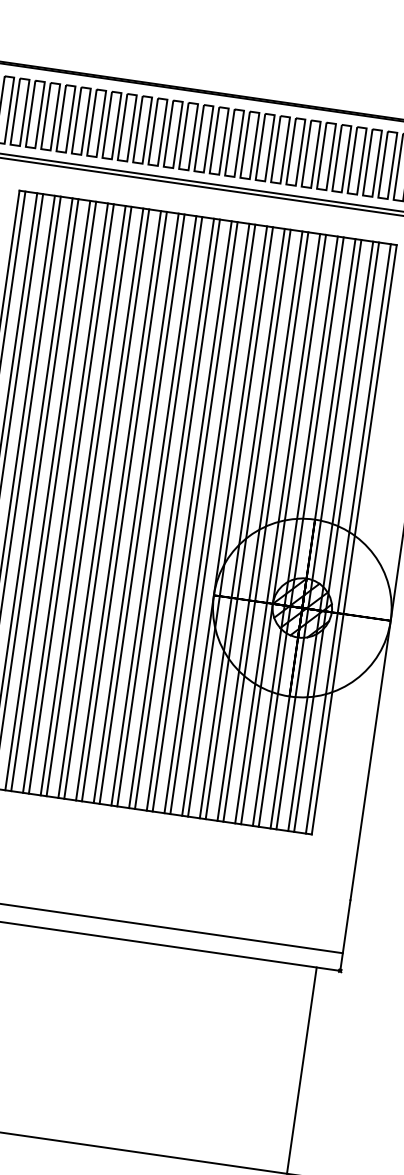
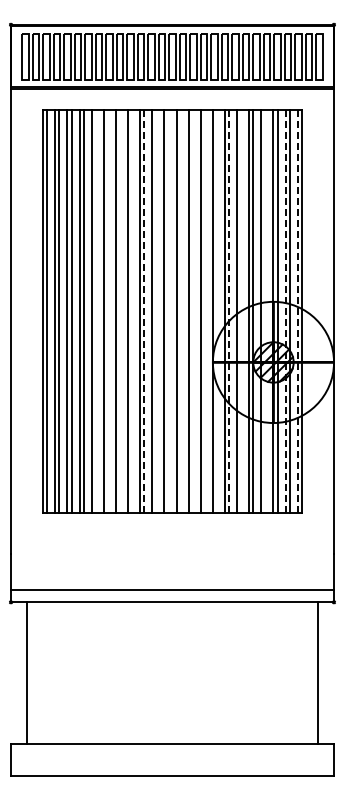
line: (53, 496) -> (95, 311), removed
line: (70, 498) -> (107, 311), removed
line: (88, 501) -> (119, 311), removed
line: (107, 504) -> (132, 311), removed
line: (124, 506) -> (144, 311), solid -> dashed
line: (142, 509) -> (156, 311), removed
line: (159, 511) -> (168, 311), removed
line: (177, 514) -> (180, 311), removed
line: (194, 516) -> (192, 311), removed
line: (212, 519) -> (204, 311), removed
line: (229, 521) -> (216, 311), removed
line: (248, 524) -> (229, 311), solid -> dashed
line: (266, 527) -> (241, 311), removed
line: (301, 532) -> (265, 311), removed
line: (330, 536) -> (285, 311), solid -> dashed
line: (348, 538) -> (297, 311), solid -> dashed

